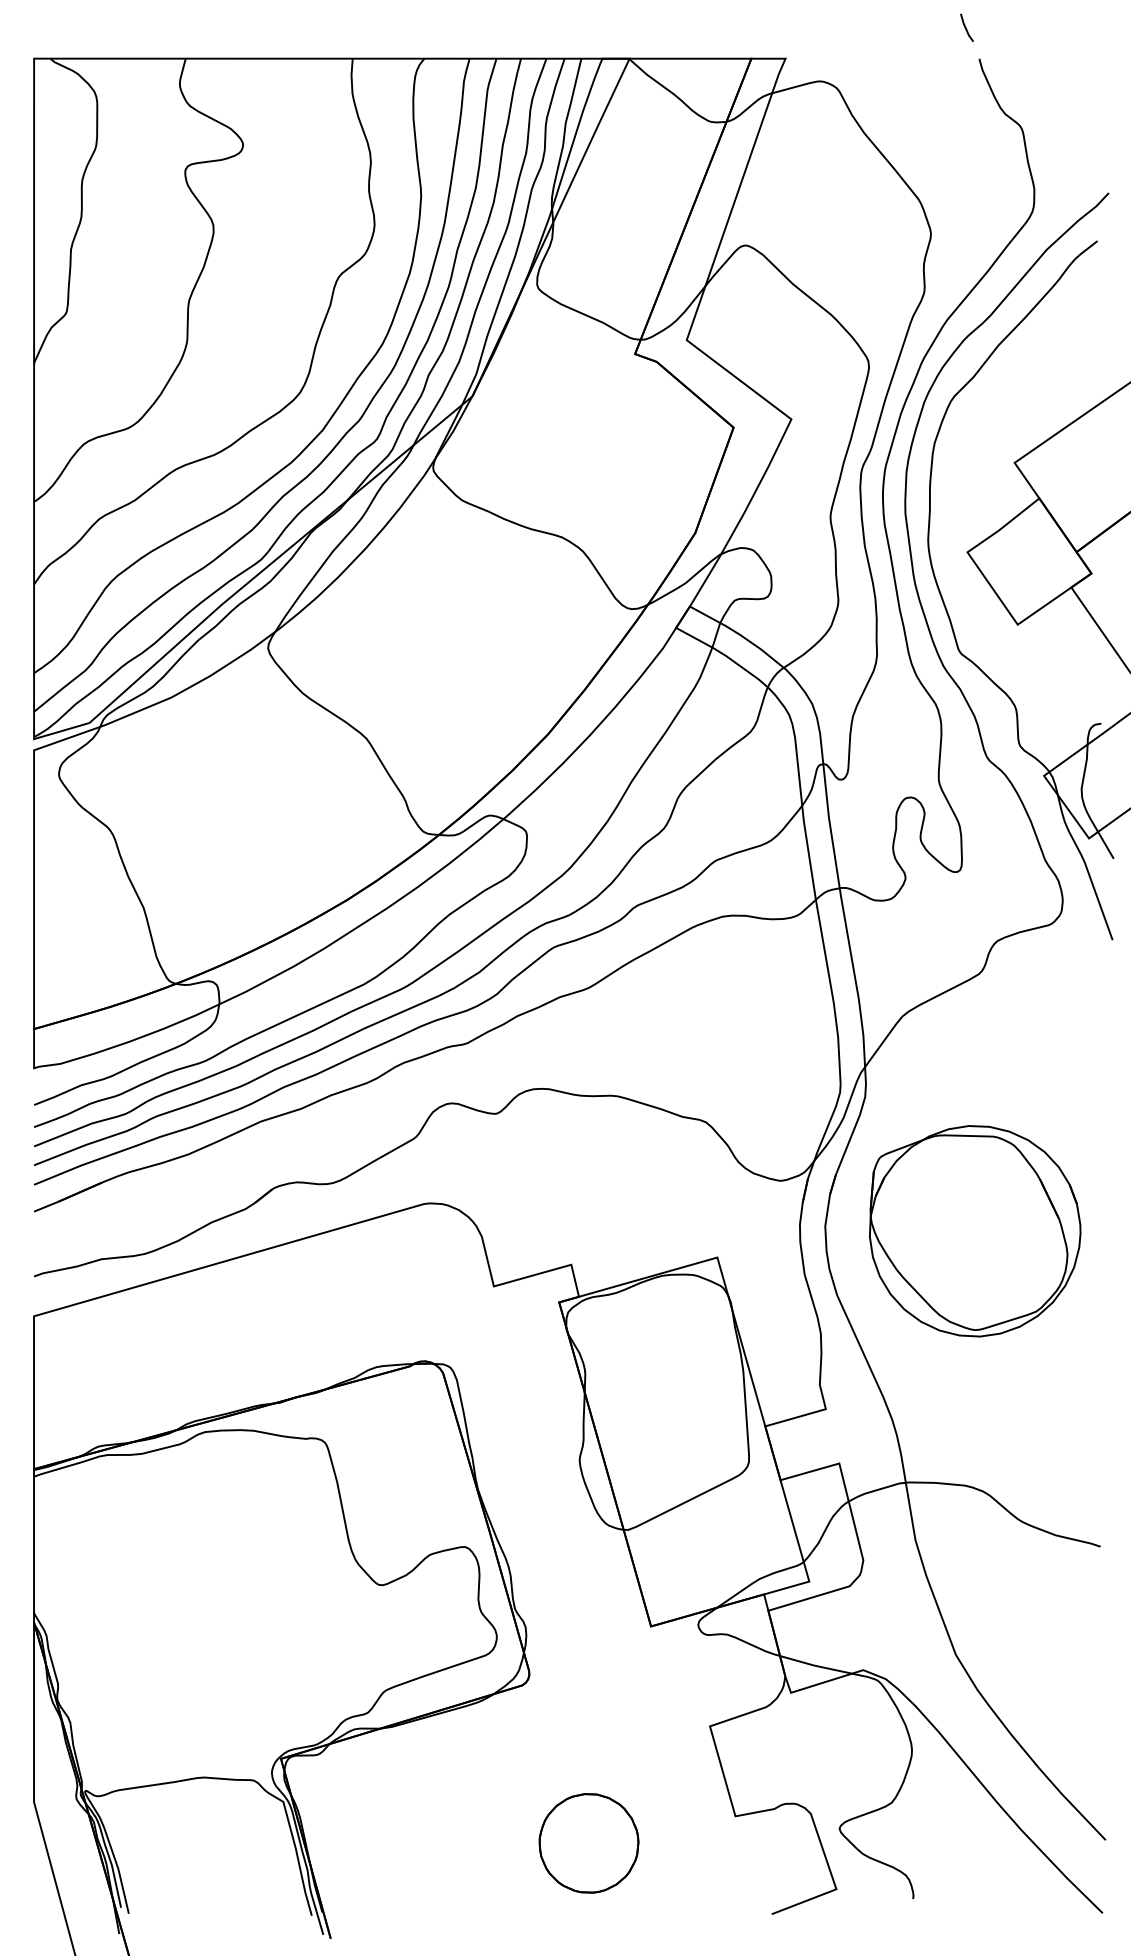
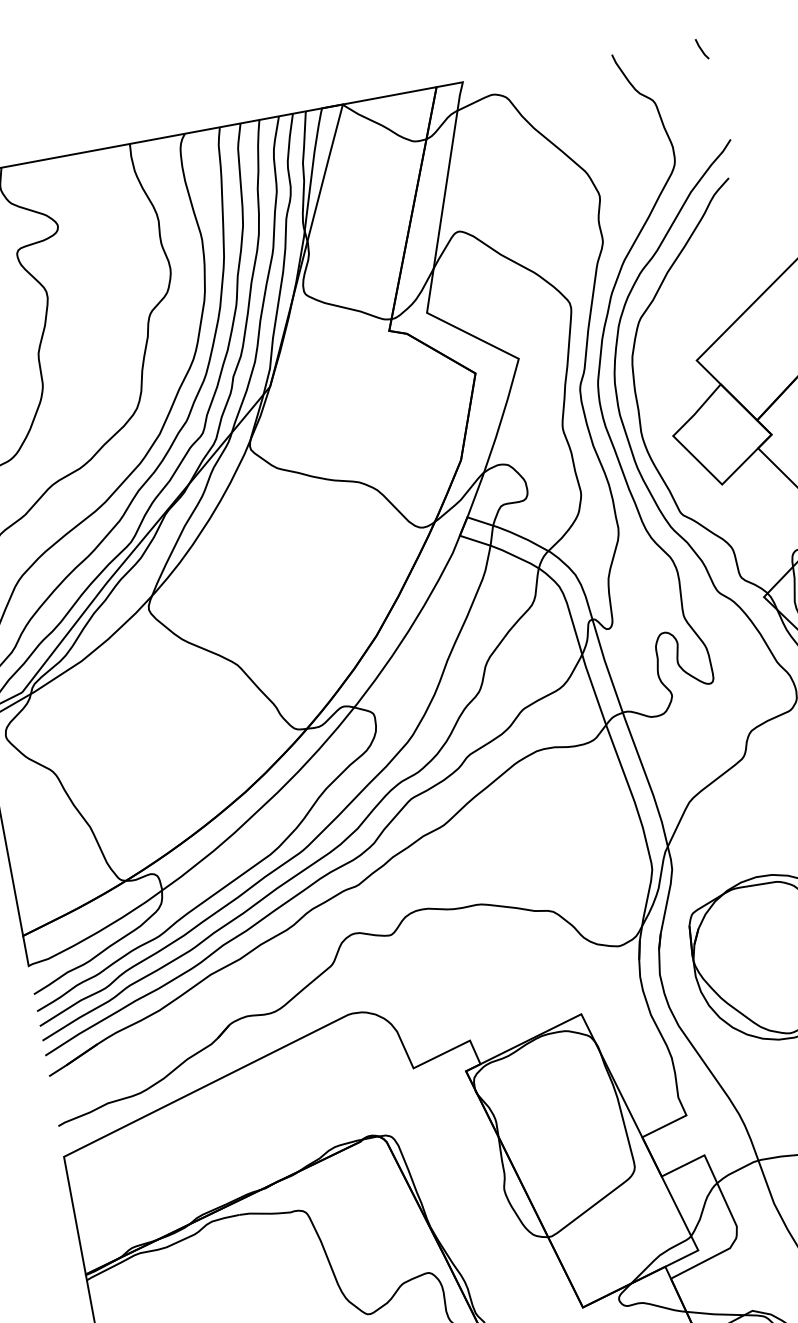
line: (966, 27) -> (701, 48), moved

